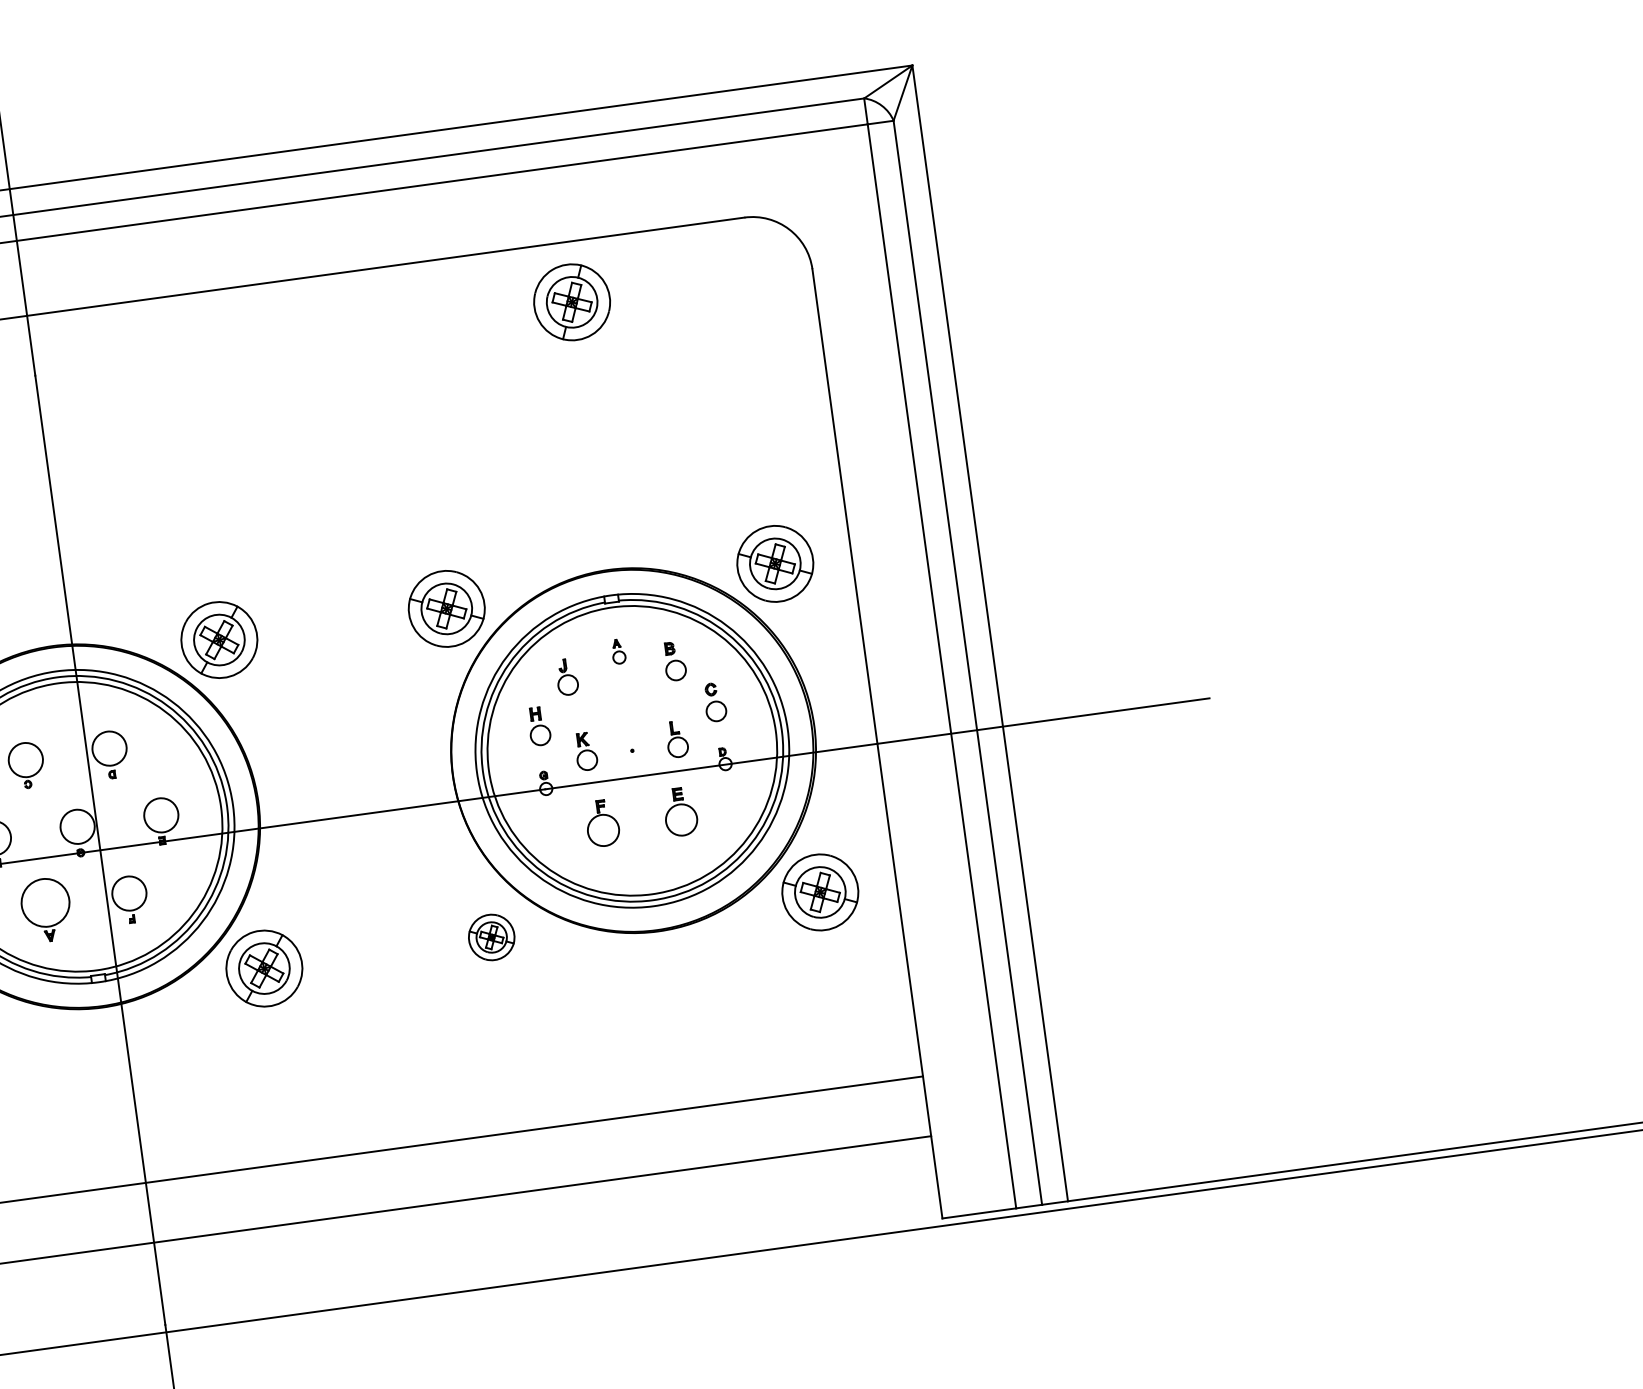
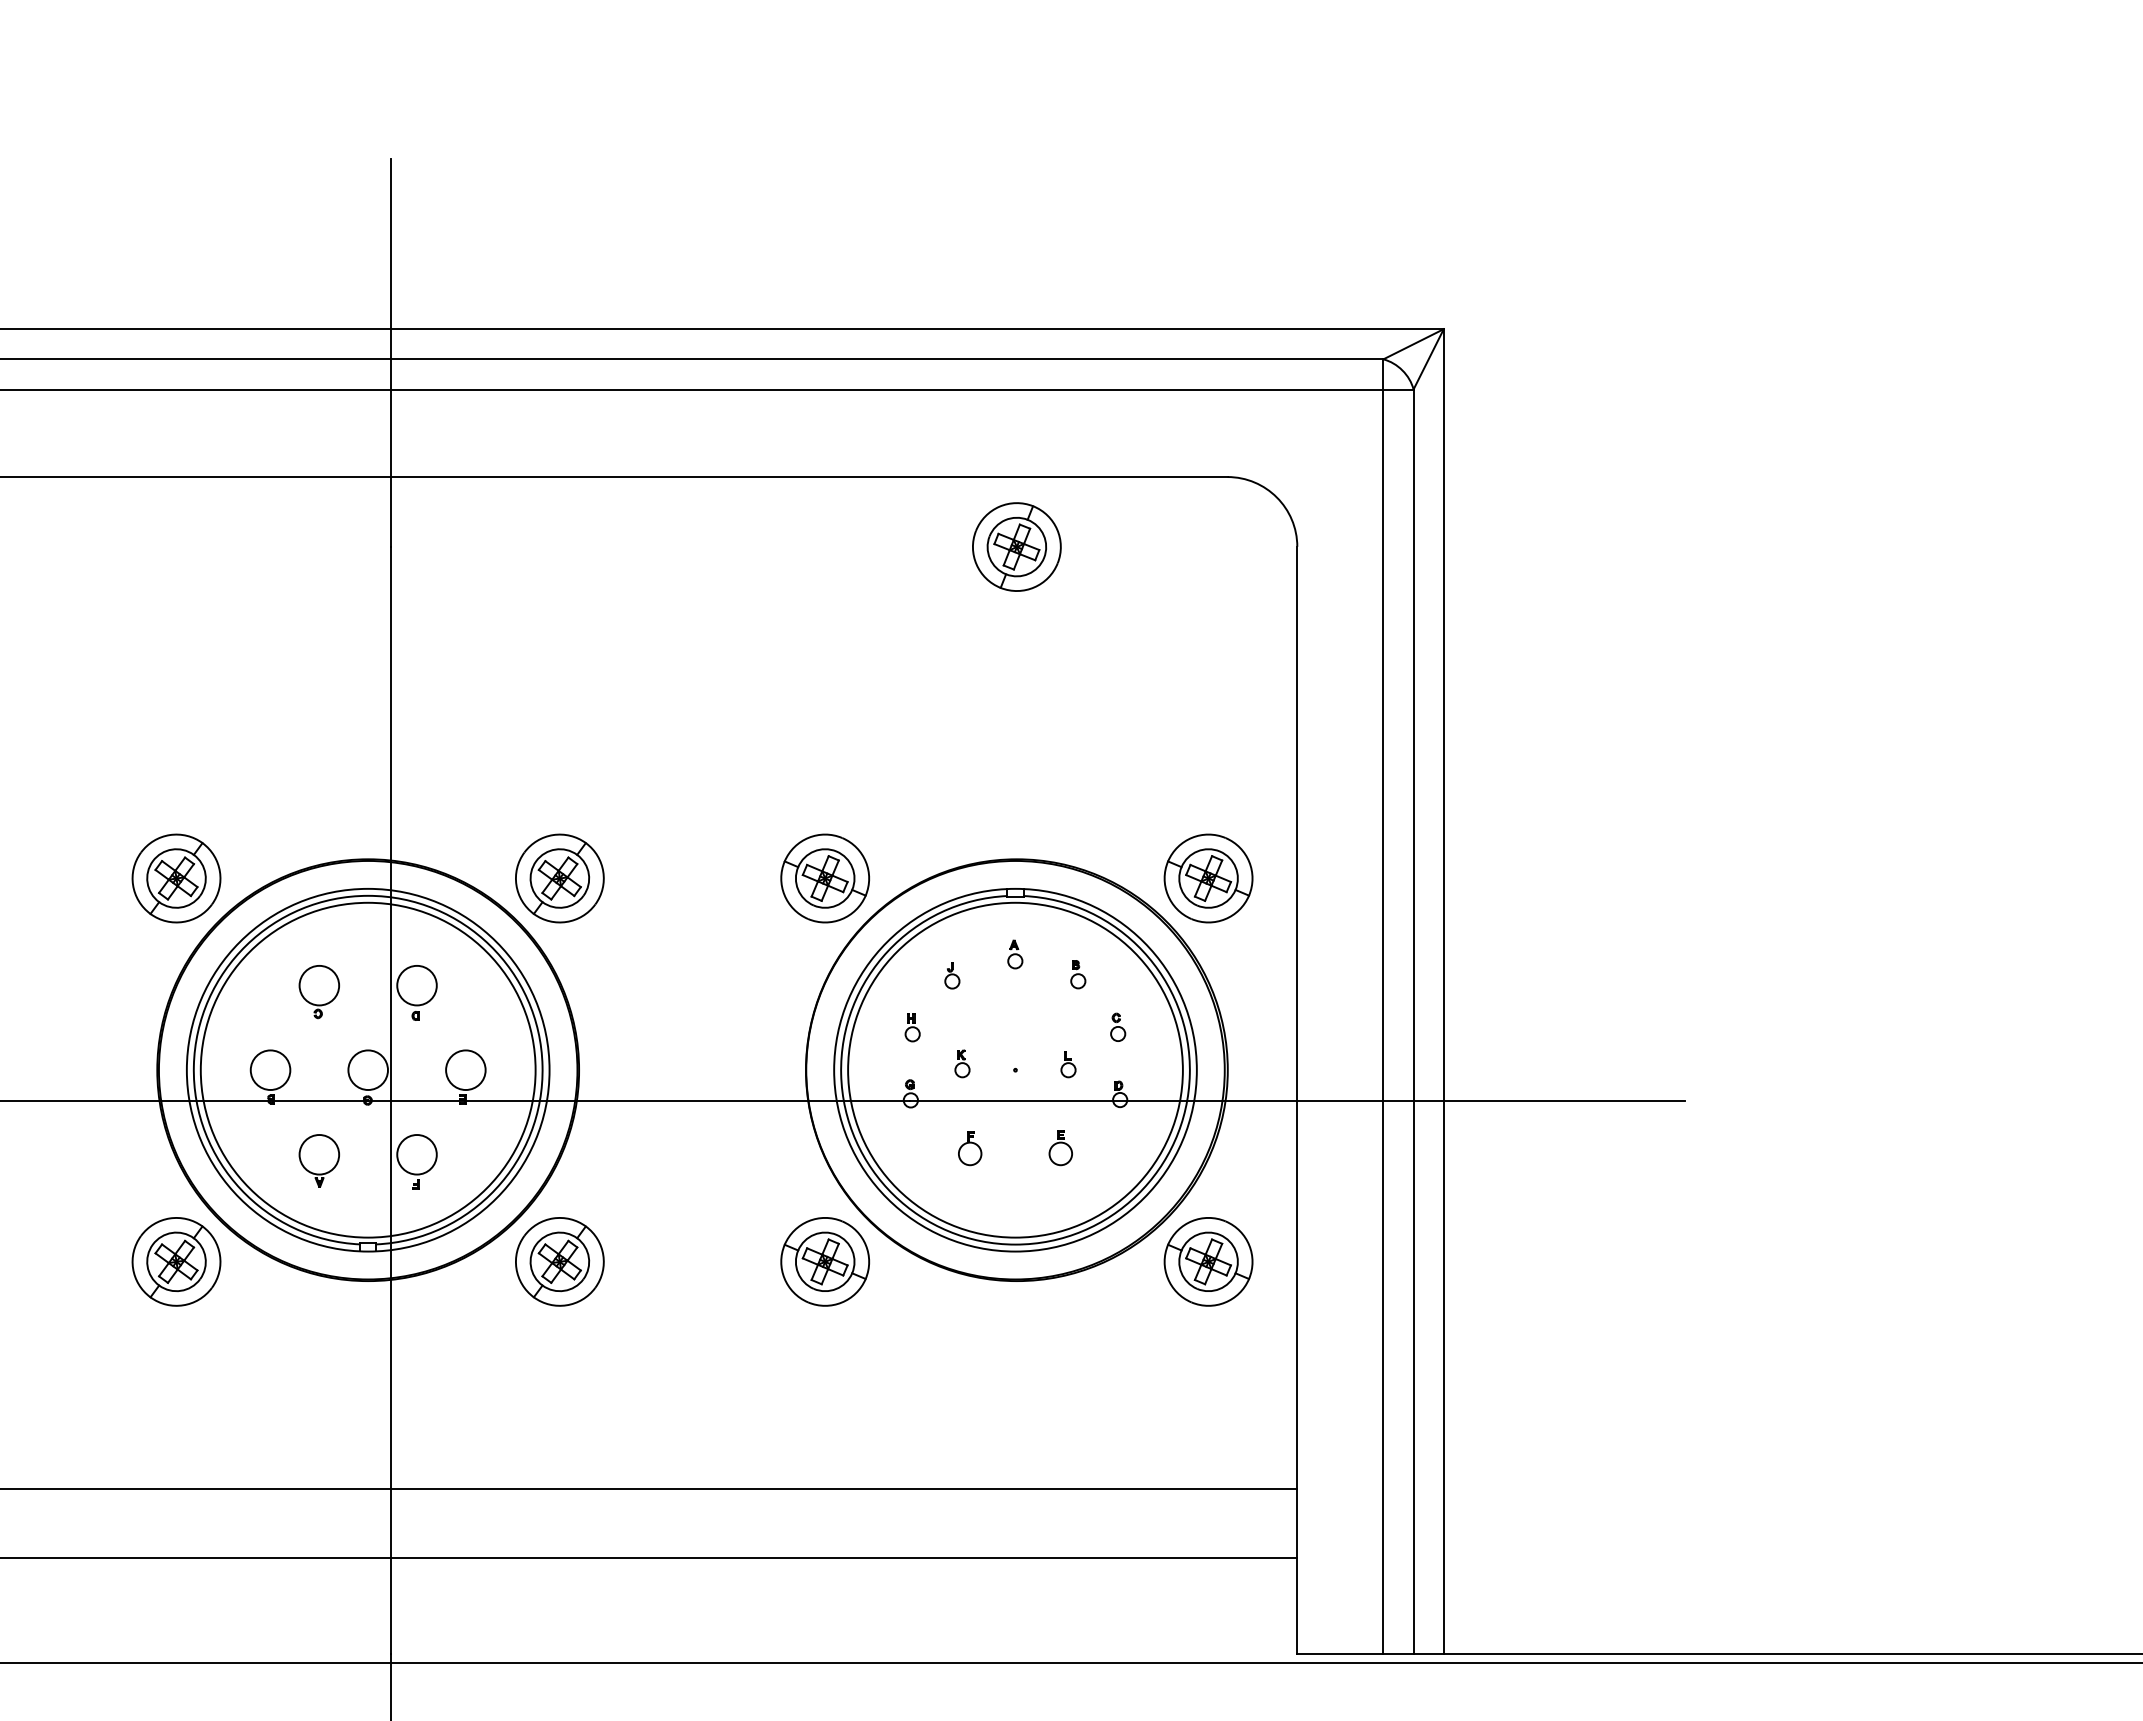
part: (675, 661) -> (1078, 974), size x0.62
part: (567, 677) -> (952, 975), size x0.62
part: (715, 701) -> (1118, 1026), size x0.62
part: (539, 726) -> (912, 1027), size x0.62
part: (677, 739) -> (1068, 1064), size x0.62
part: (586, 751) -> (962, 1063), size x0.62
part: (680, 812) -> (1060, 1148), size x0.62
part: (602, 823) -> (970, 1148), size x0.62
part: (45, 910) -> (318, 1160), size x0.71
part: (491, 937) -> (824, 1261), size x1.67

